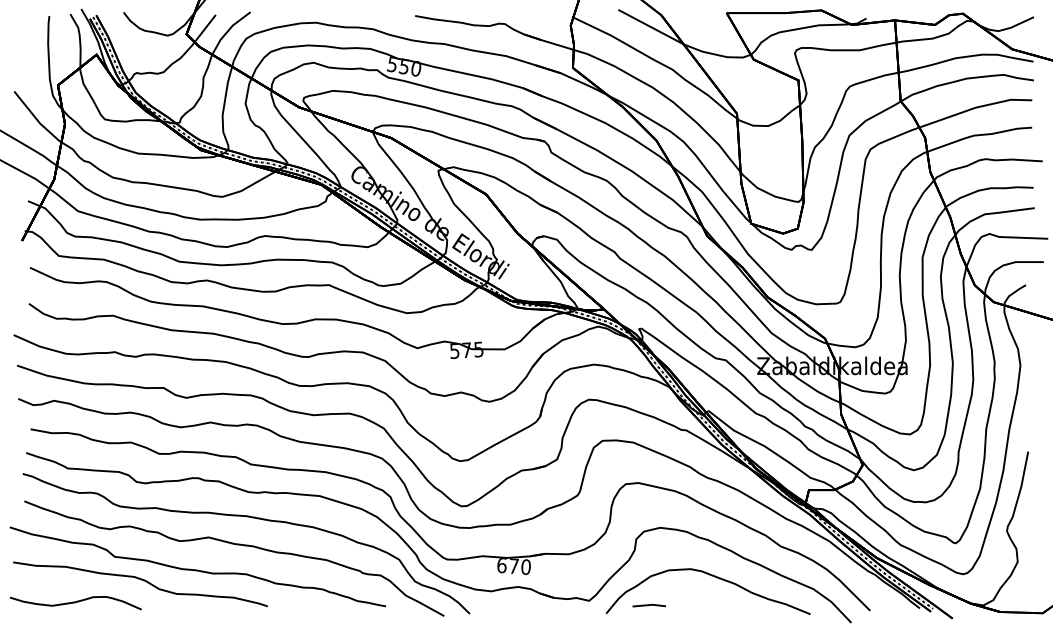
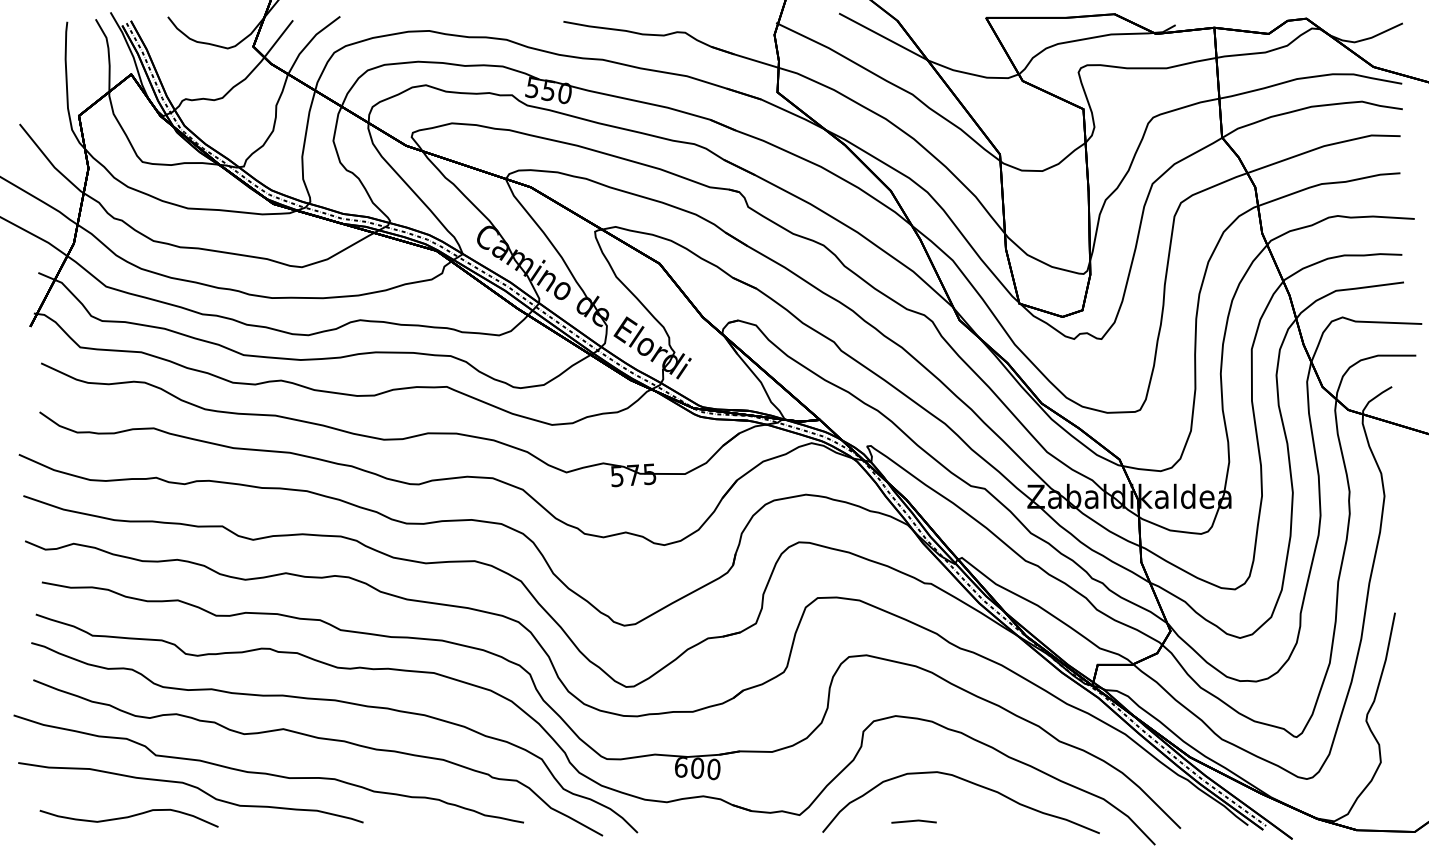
text: (513, 565) -> (697, 767), 670 -> 600
curve: (75, 602) -> (128, 817), moved
line: (648, 605) -> (913, 821), moved

